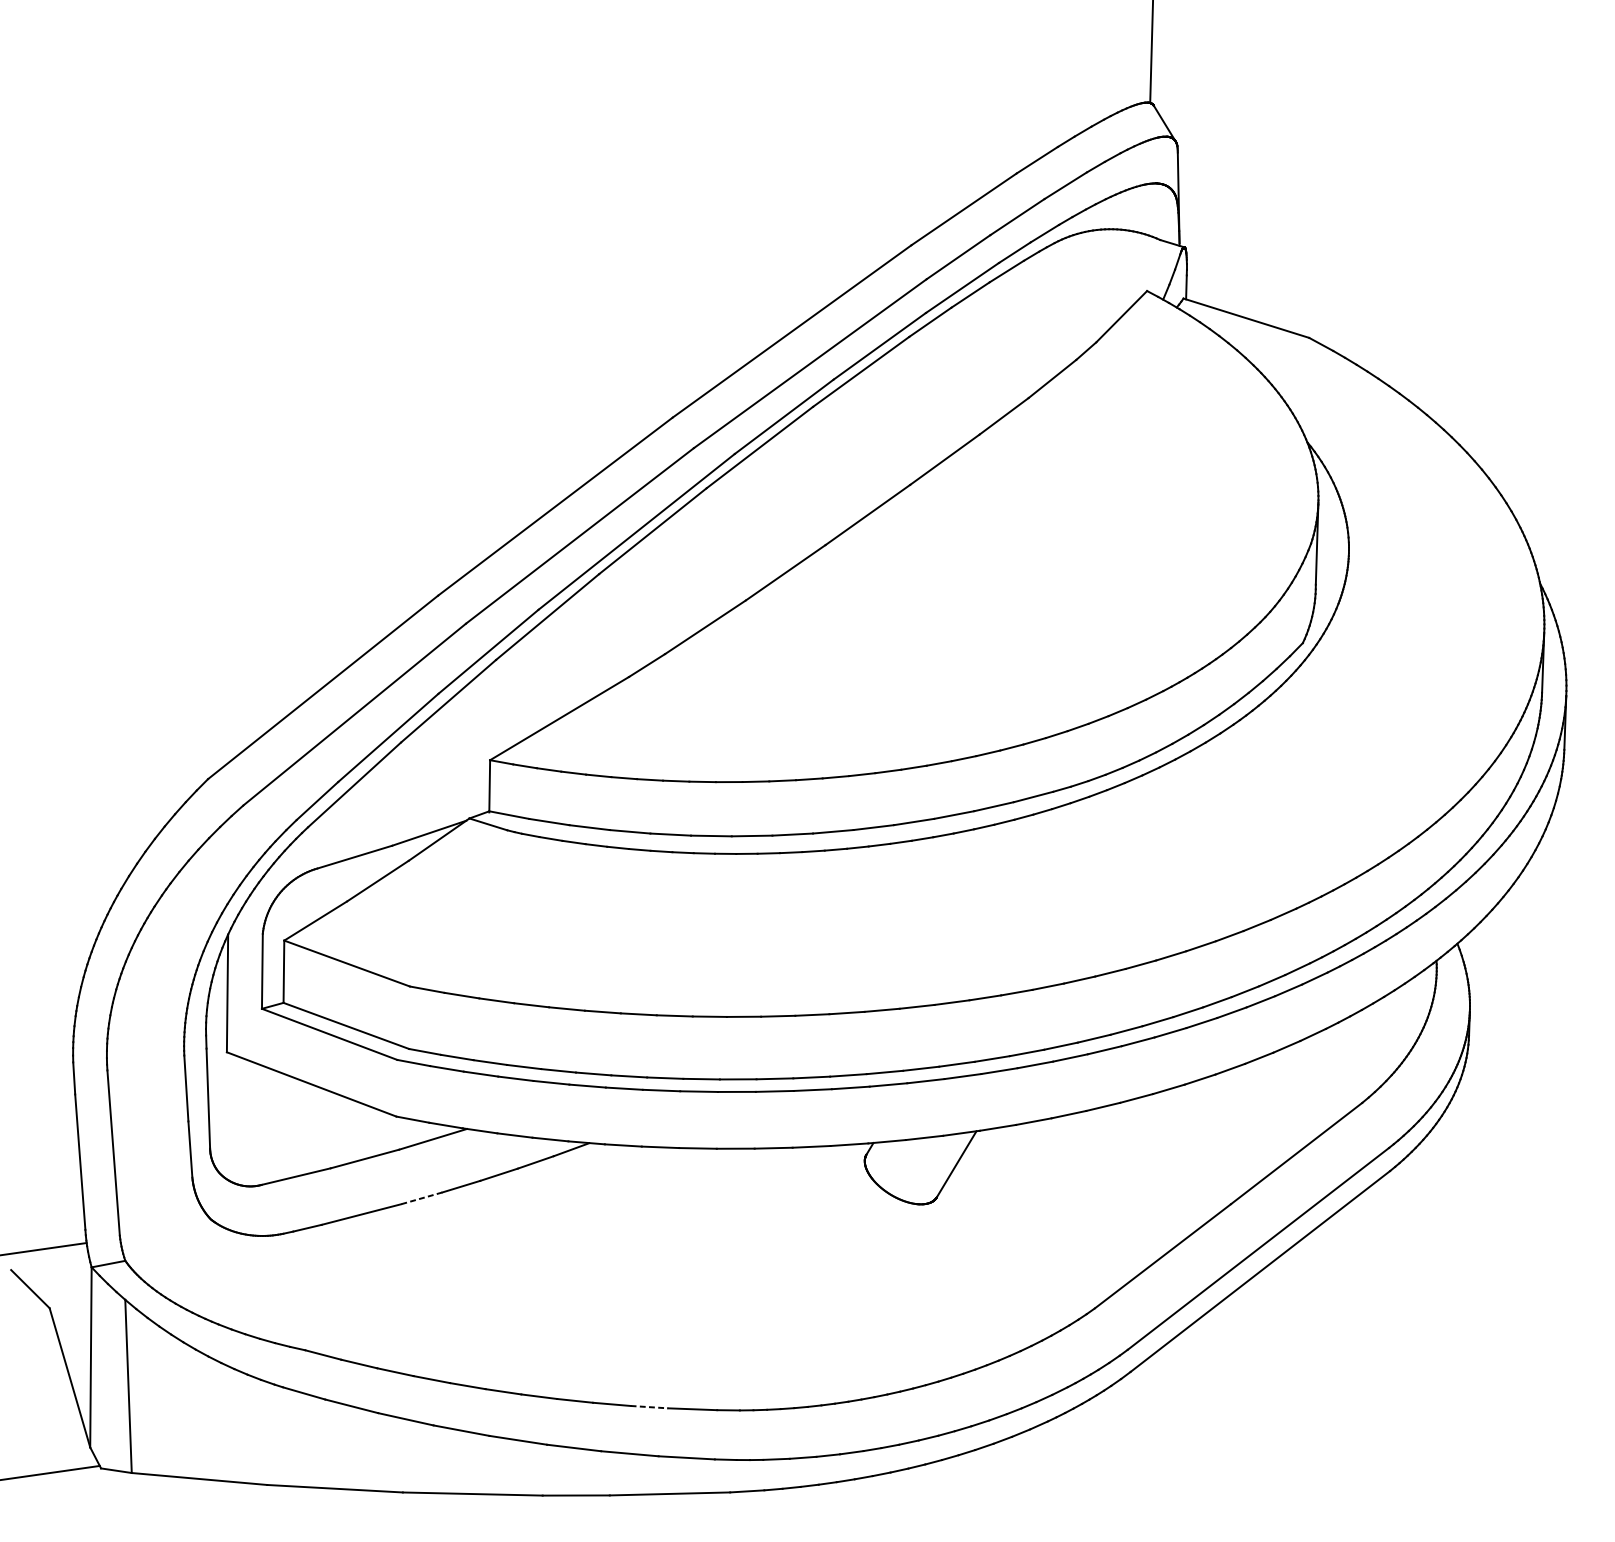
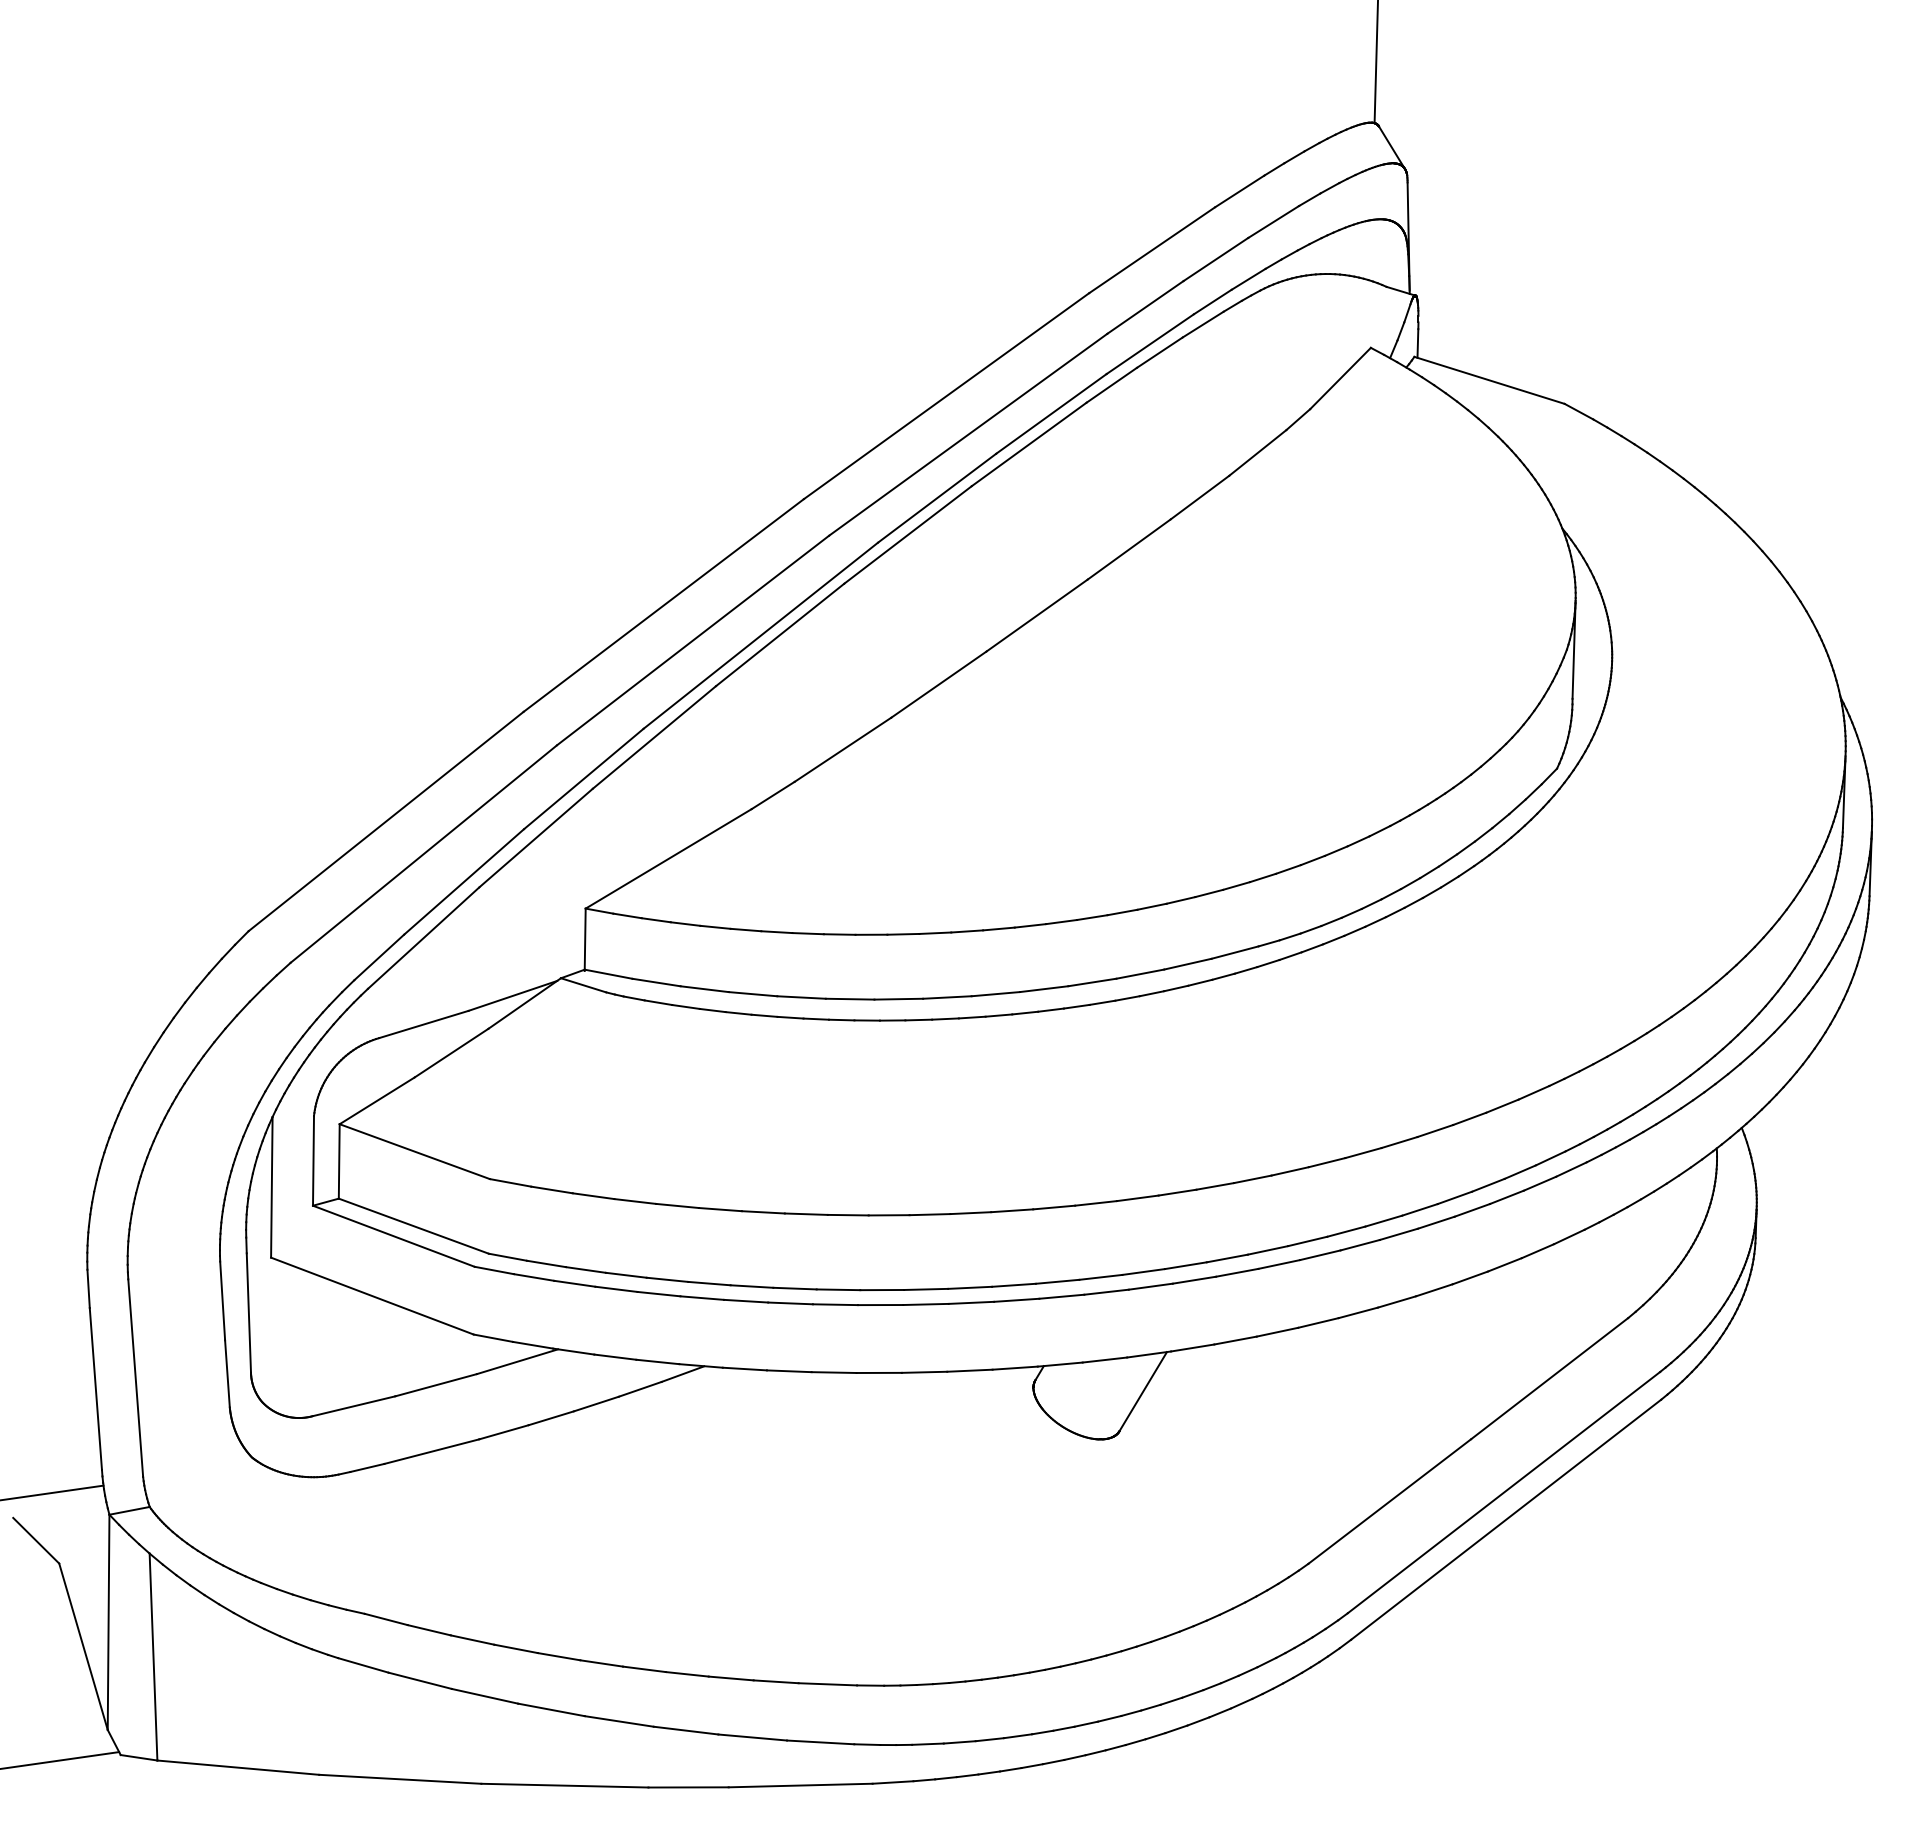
line: (421, 1198) -> (503, 1432), dashed -> solid
line: (649, 1406) -> (776, 1681), dashed -> solid

